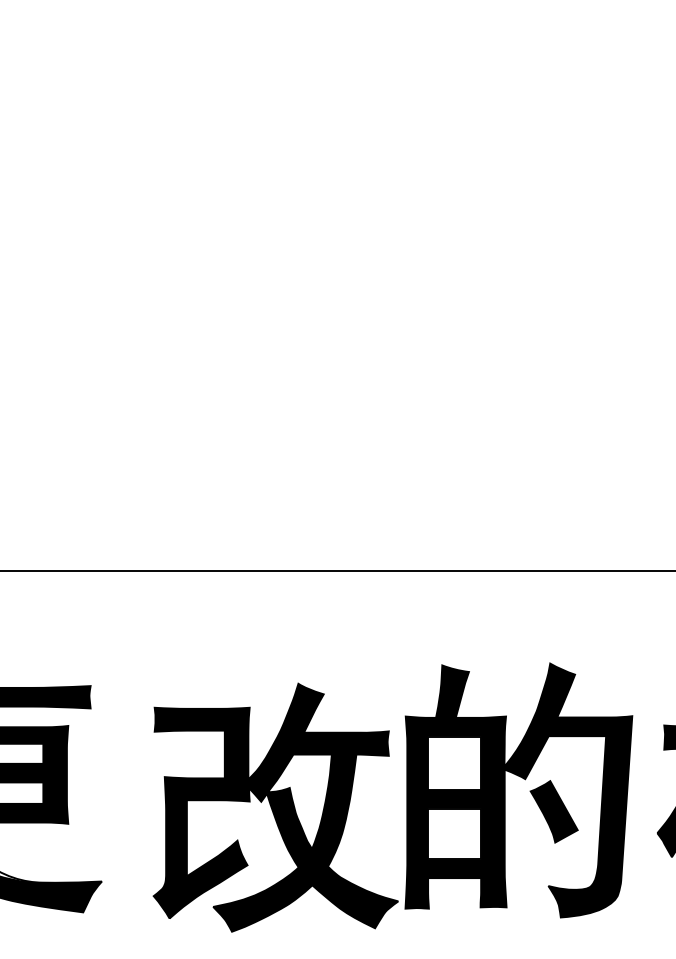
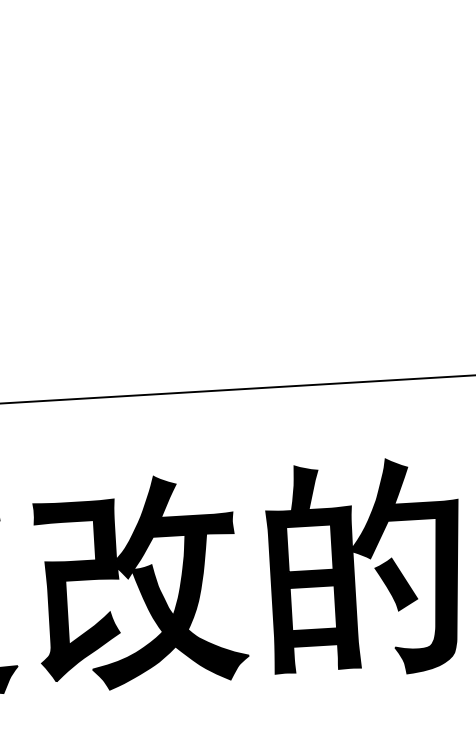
part: (275, 807) -> (140, 582), moved

